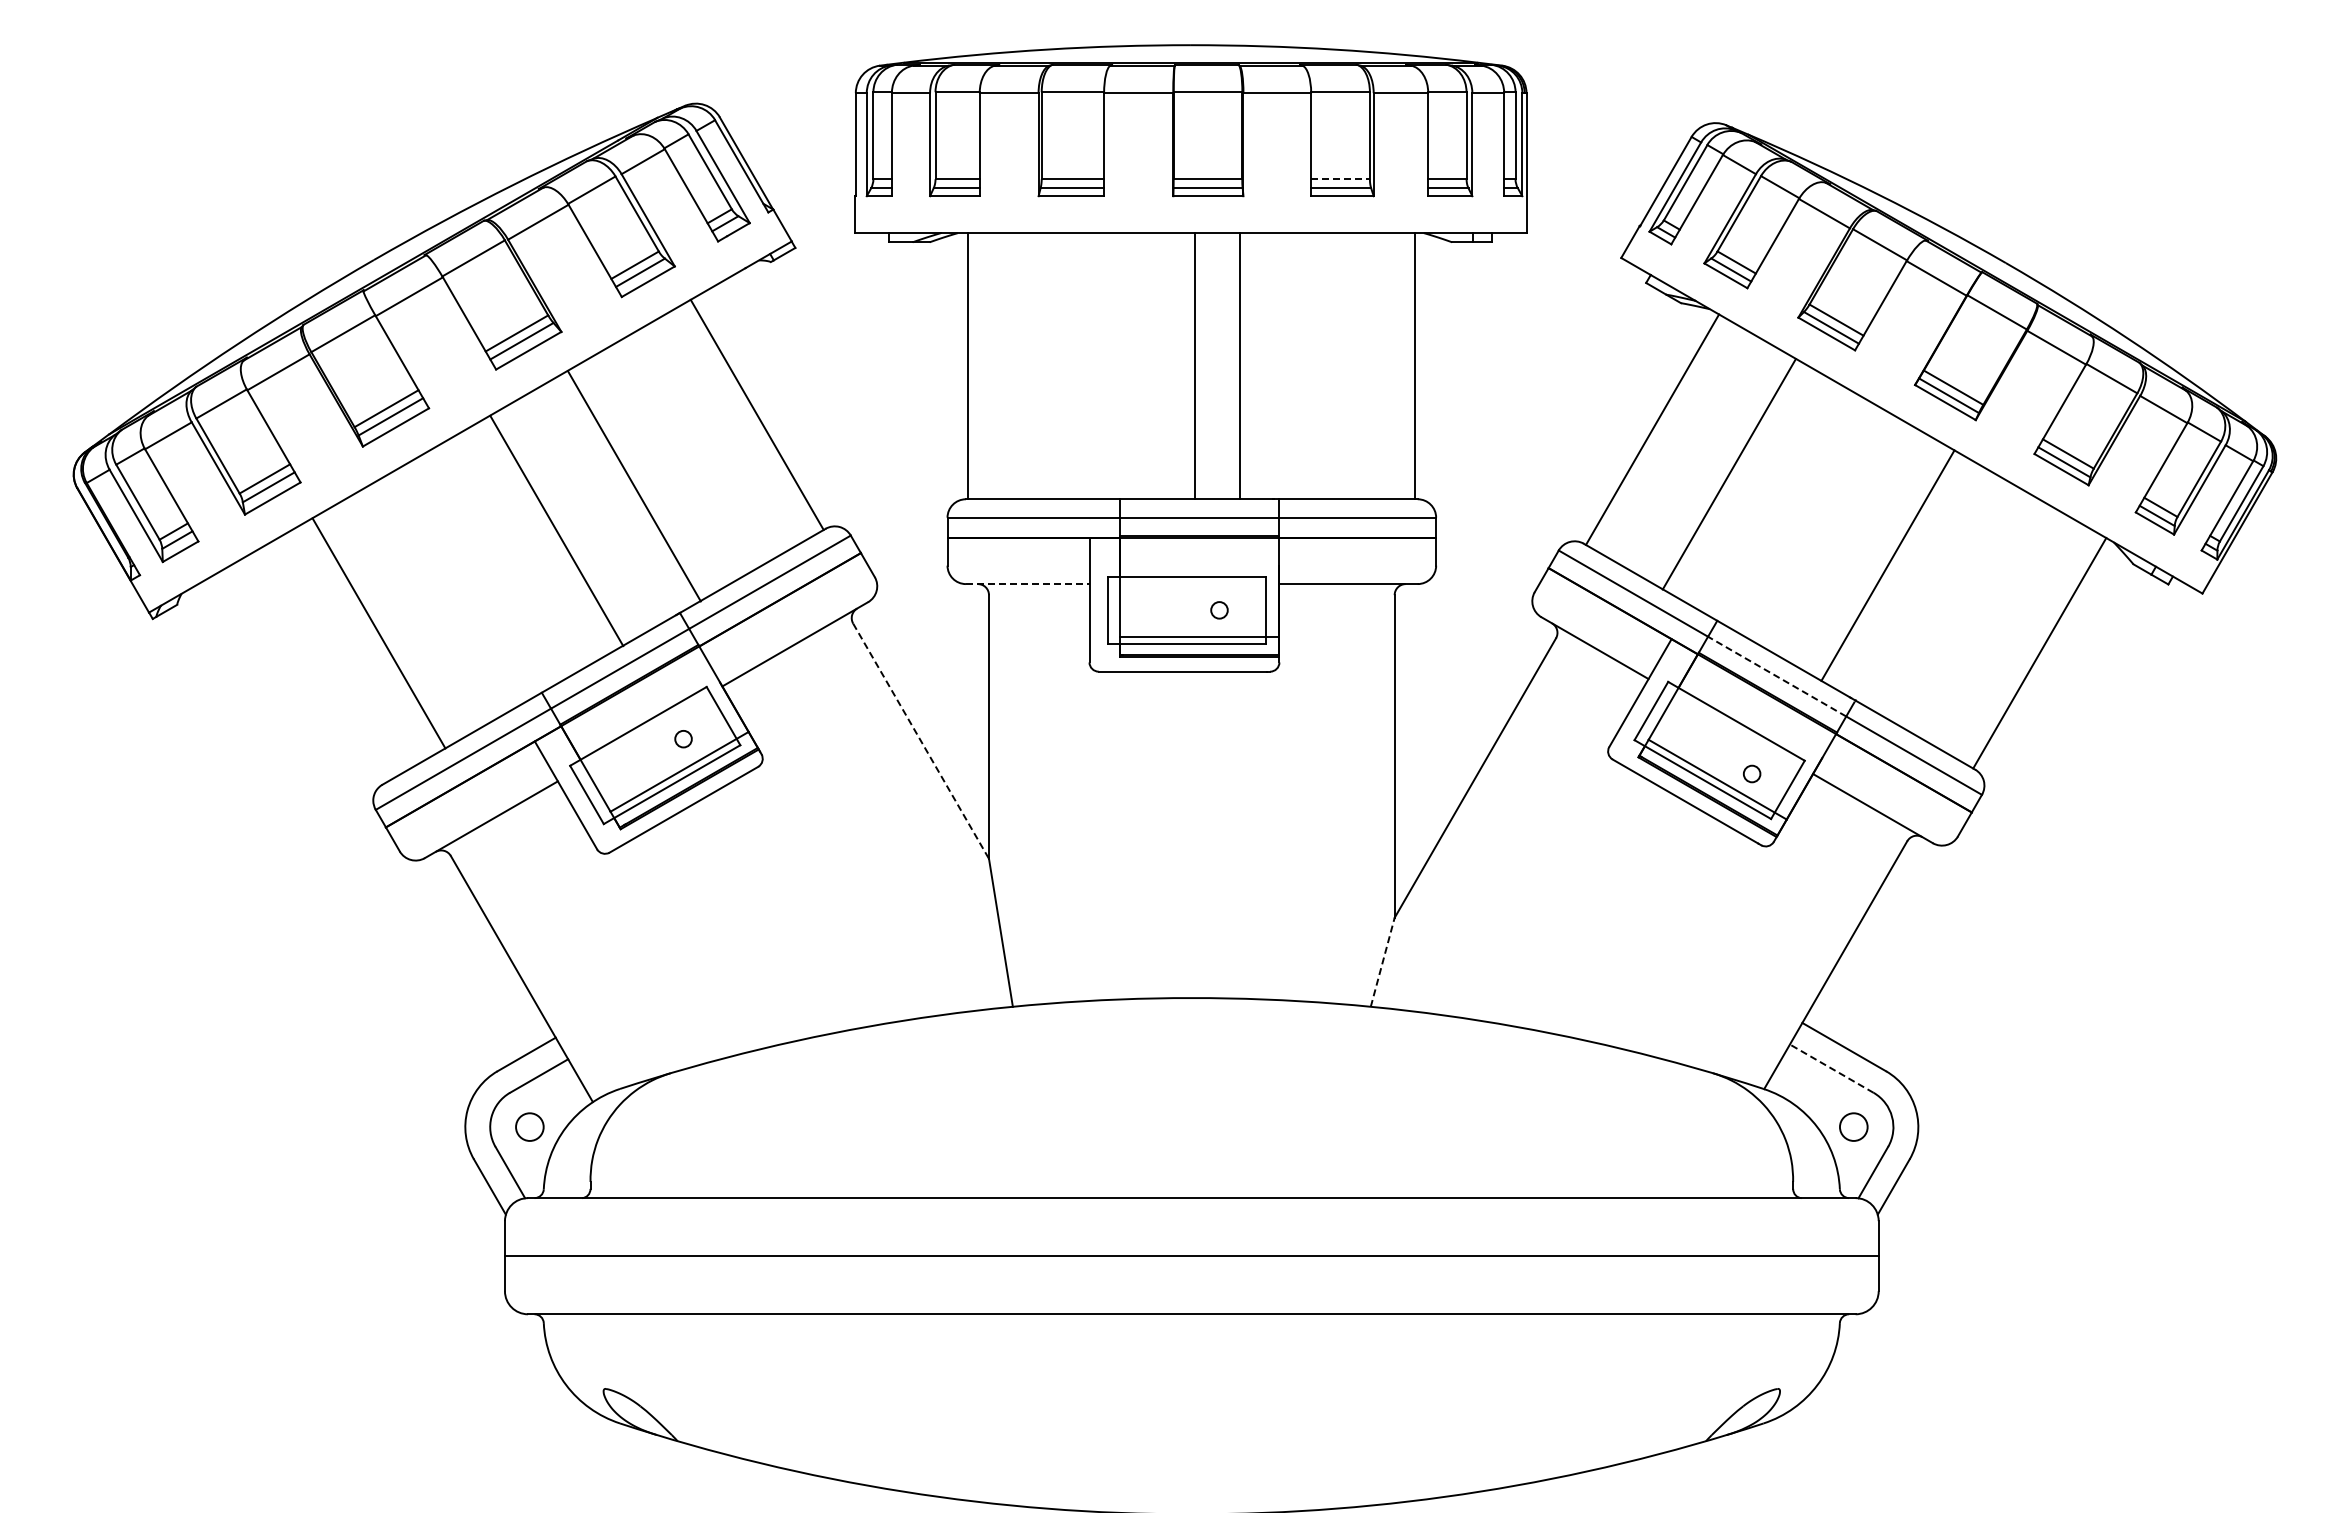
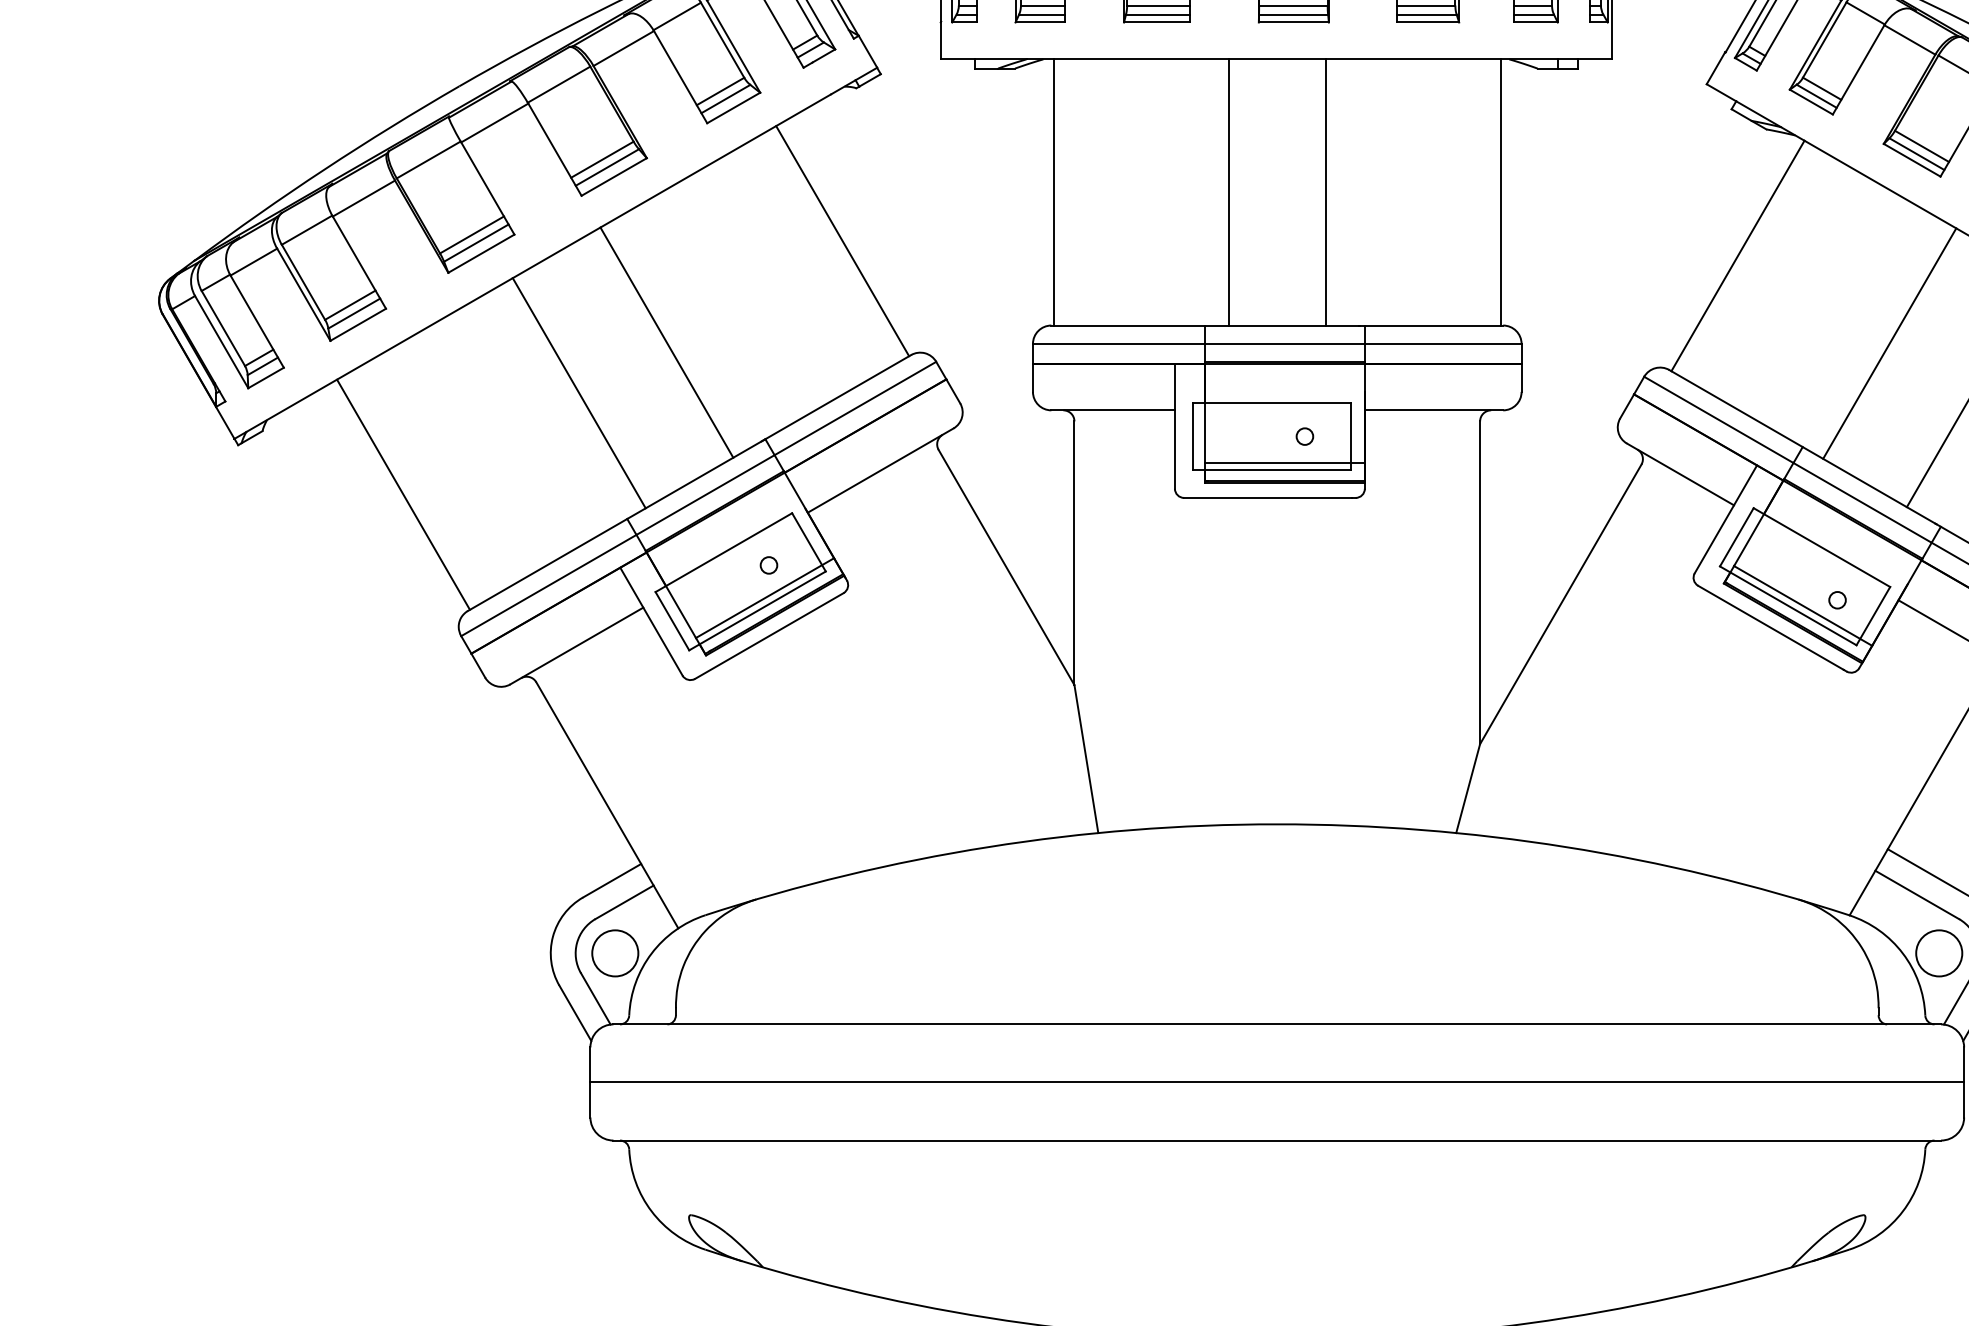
line: (1341, 179) -> (1426, 5), dashed -> solid
line: (1194, 366) -> (1228, 192), moved
line: (1728, 474) -> (1888, 343), moved
line: (634, 486) -> (666, 342), moved
line: (556, 530) -> (578, 392), moved
line: (1027, 584) -> (1112, 410), dashed -> solid
line: (378, 633) -> (402, 494), moved
line: (1777, 676) -> (1862, 502), dashed -> solid
line: (921, 741) -> (1006, 567), dashed -> solid
line: (1382, 961) -> (1467, 787), dashed -> solid
line: (1831, 1068) -> (1916, 894), dashed -> solid
circle: (529, 1127) -> (614, 953), size x1.67
circle: (1853, 1127) -> (1938, 953), size x1.67

